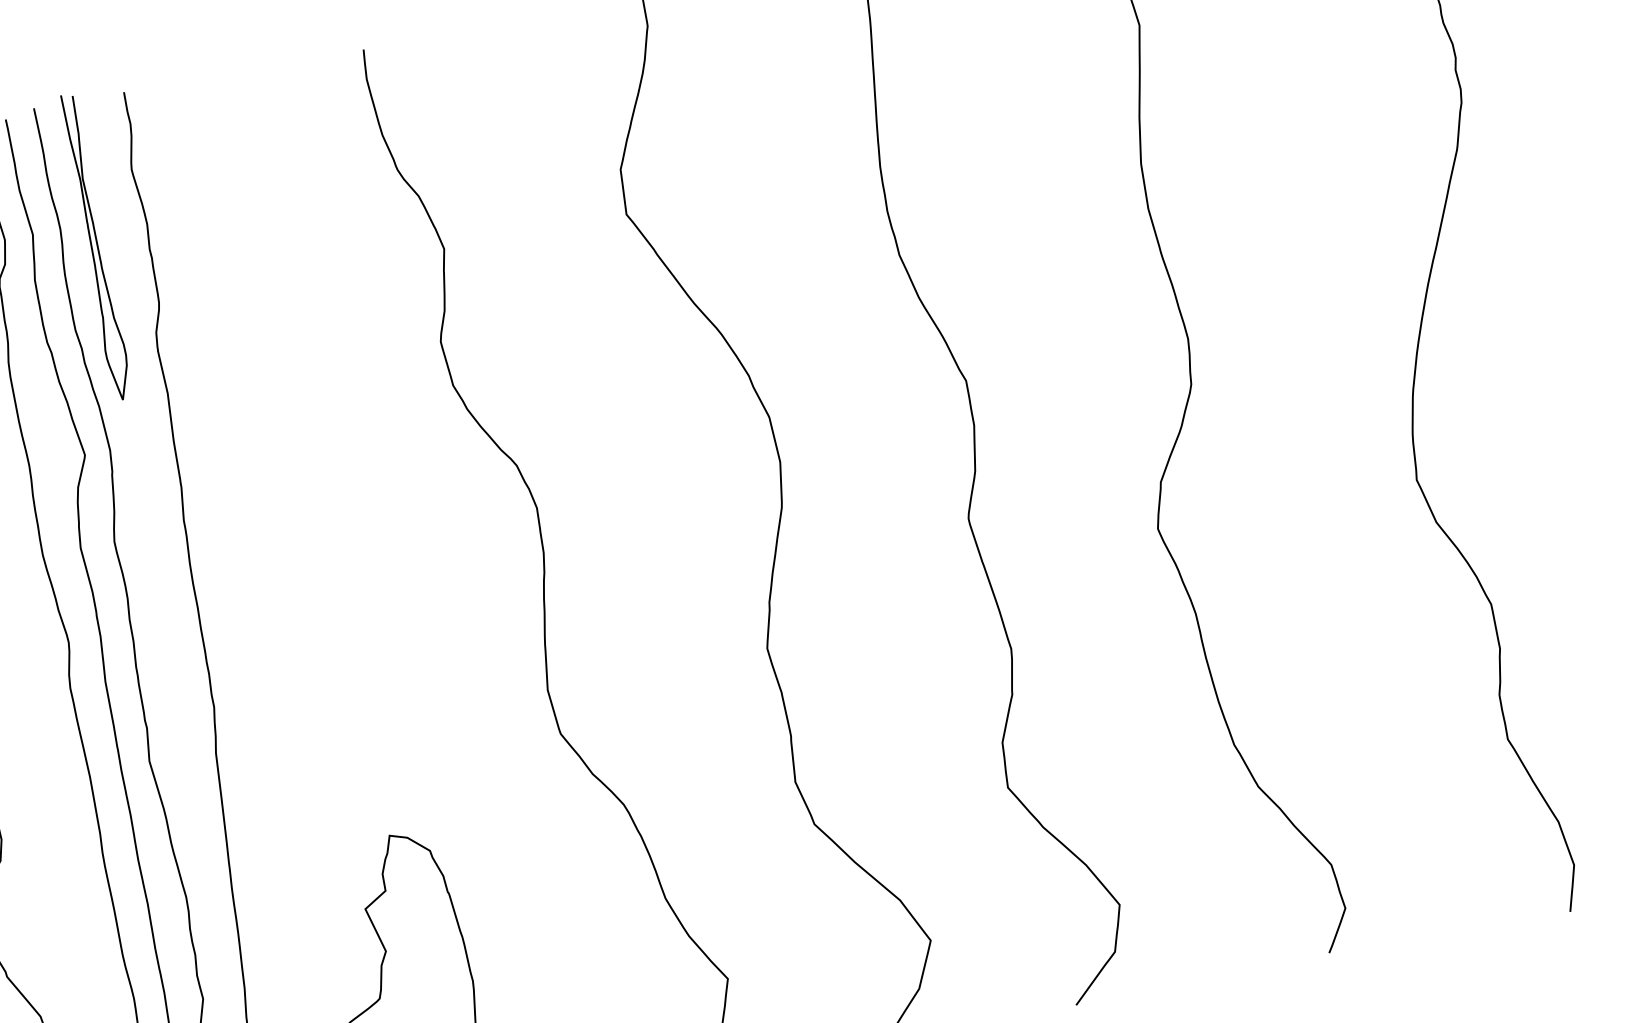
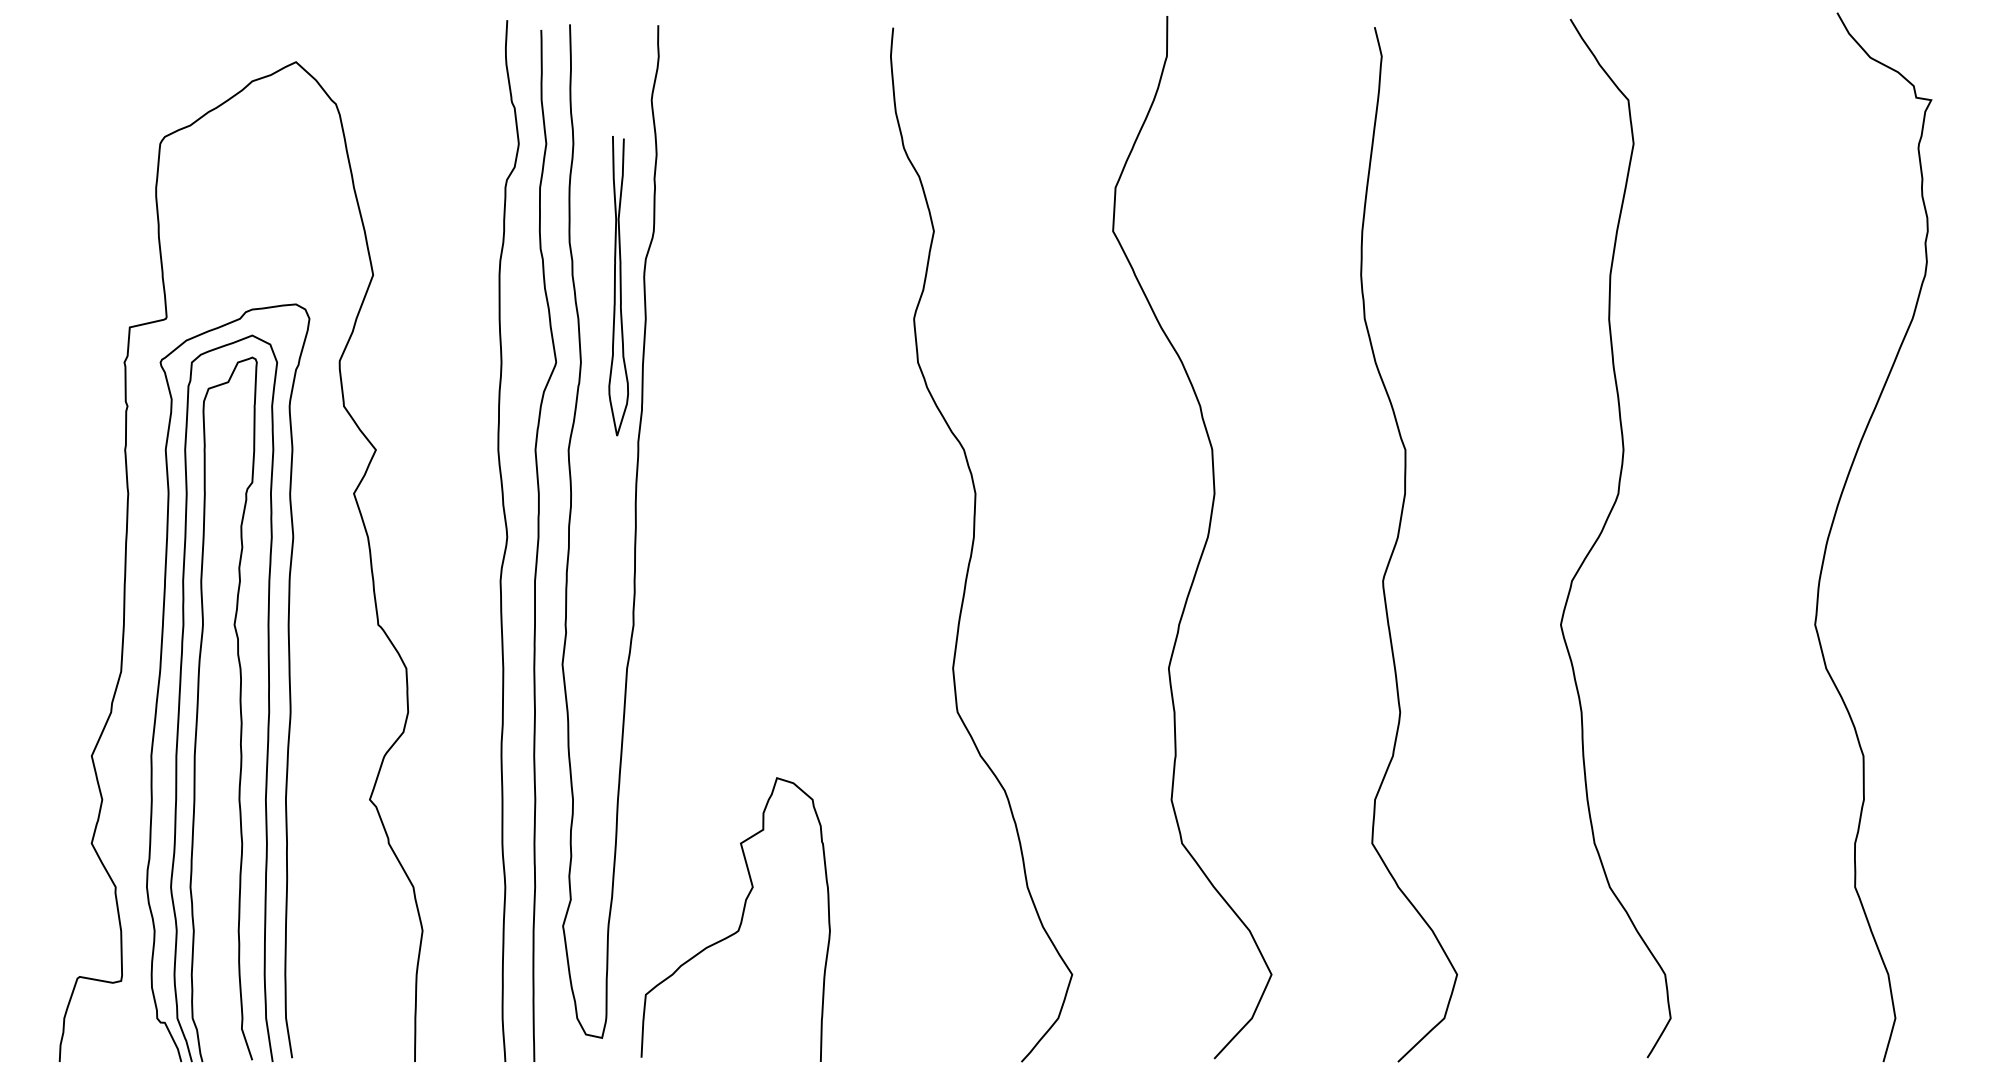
curve: (96, 247) -> (619, 286), moved

